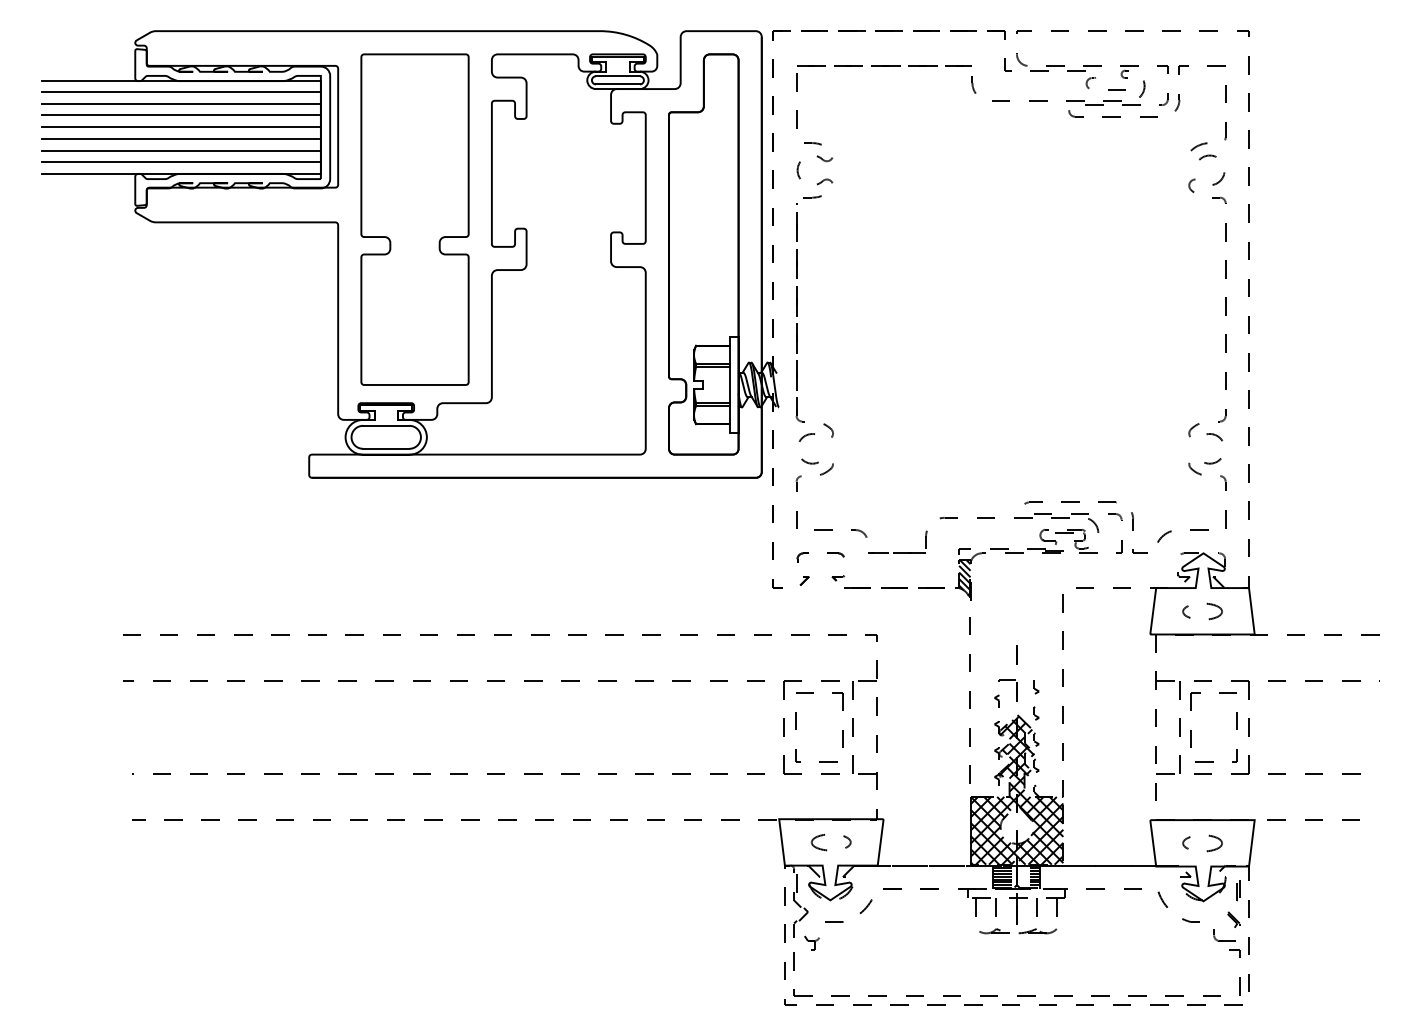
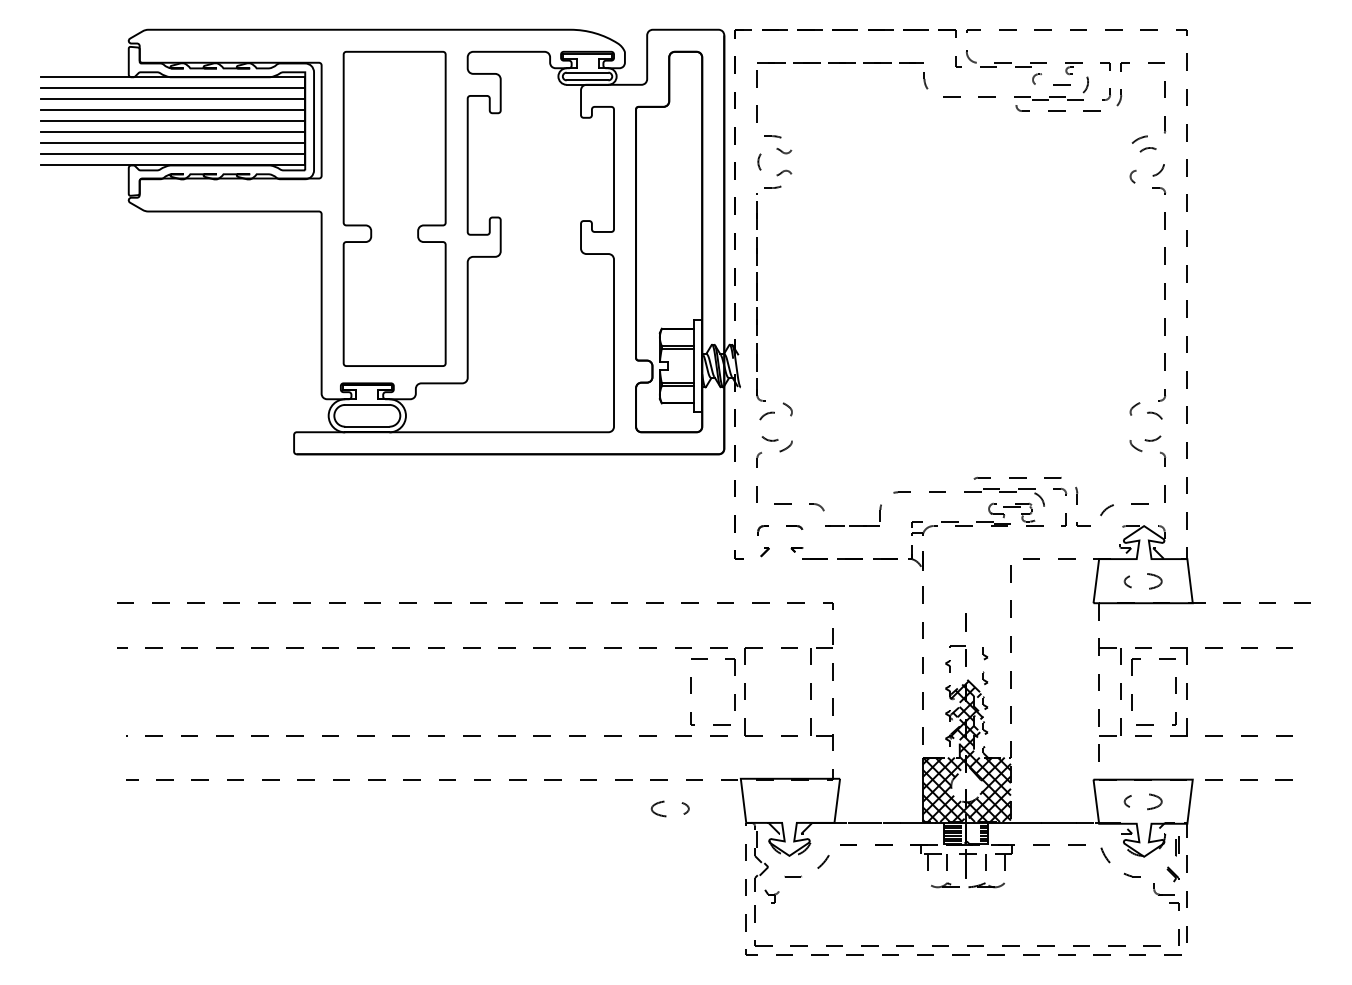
hatch: (964, 577) -> (916, 549), removed
part: (796, 727) -> (691, 691), moved
part: (827, 849) -> (666, 815), moved

